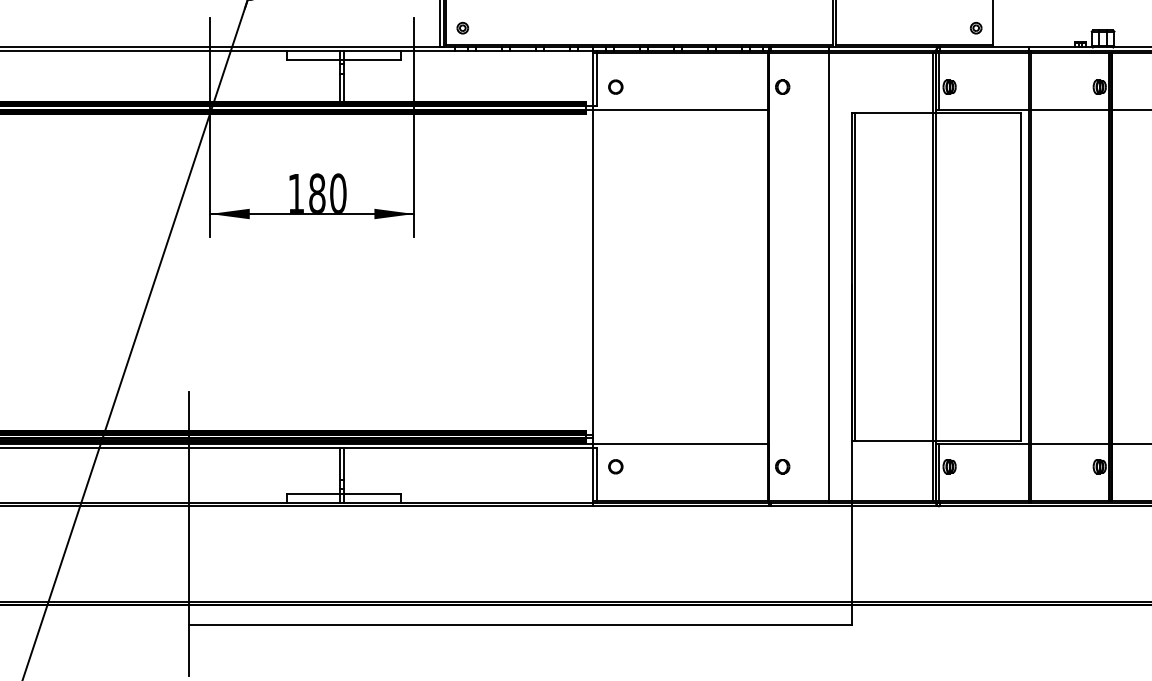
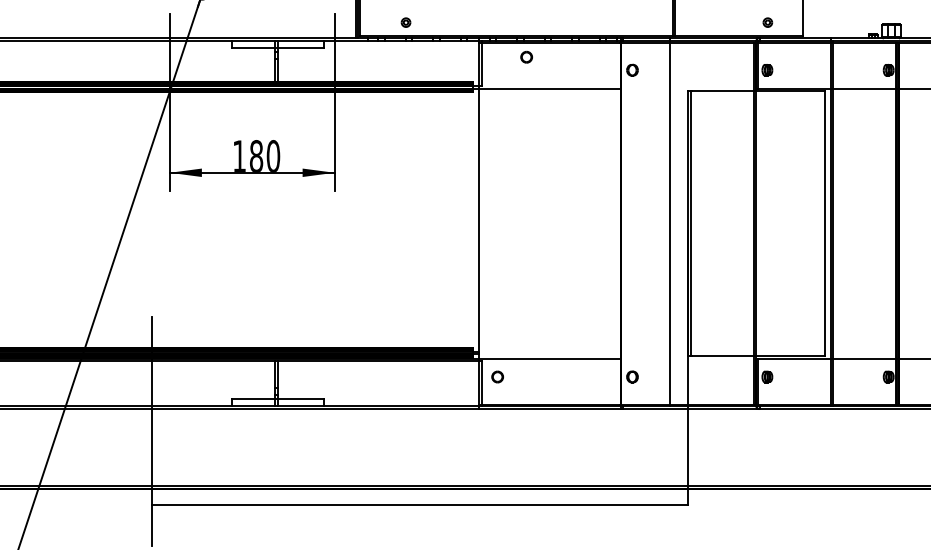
part: (462, 28) -> (405, 22), moved
part: (975, 28) -> (767, 22), moved
part: (615, 86) -> (526, 56), moved

